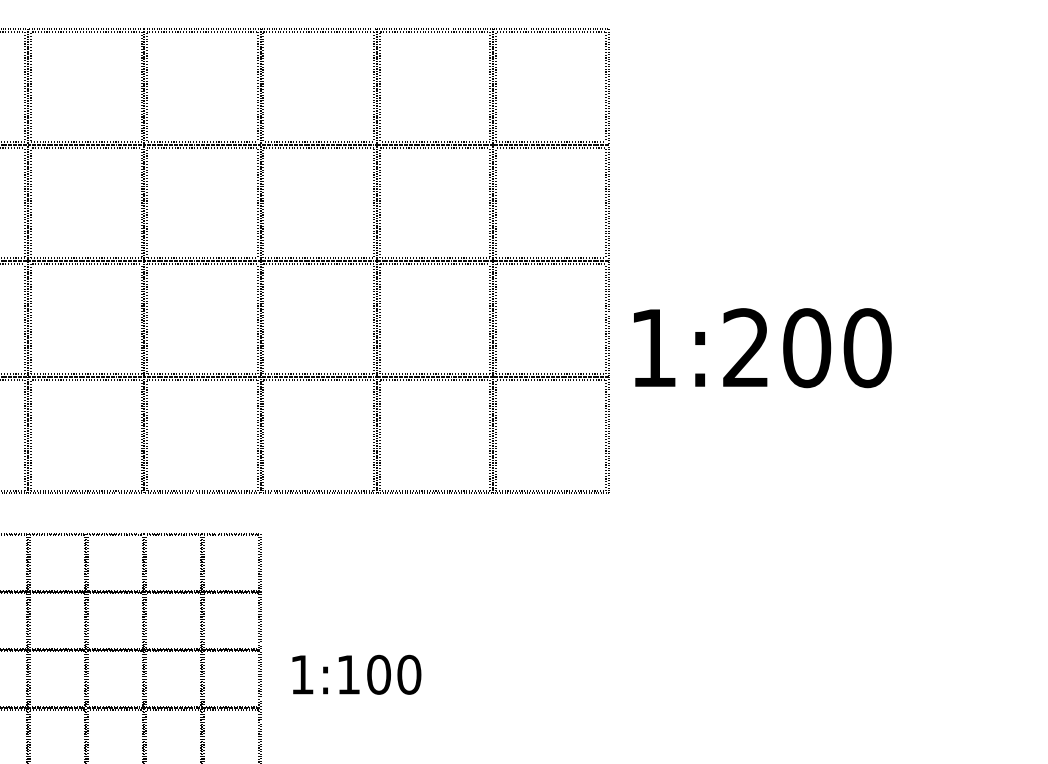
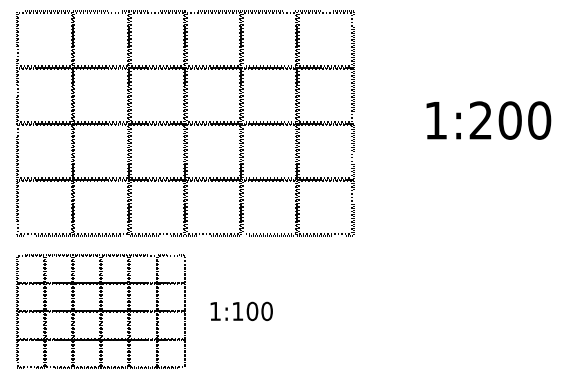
text: (761, 347) -> (488, 120), moved
text: (356, 672) -> (241, 310), moved

